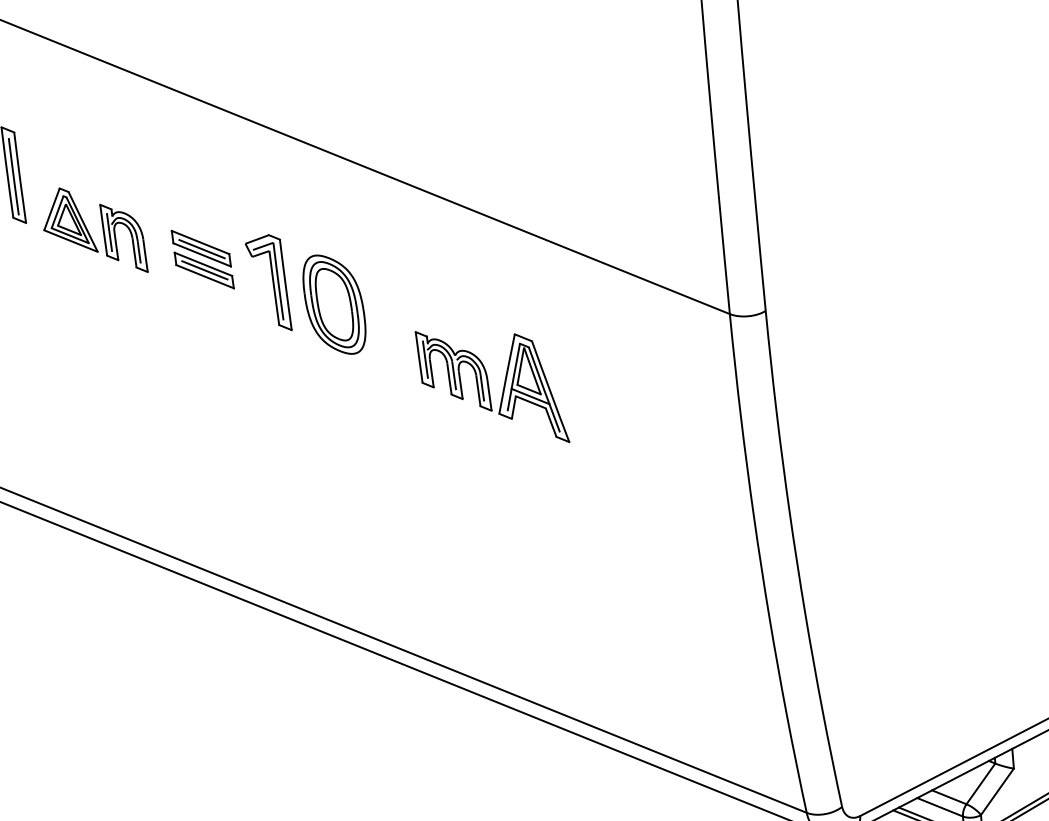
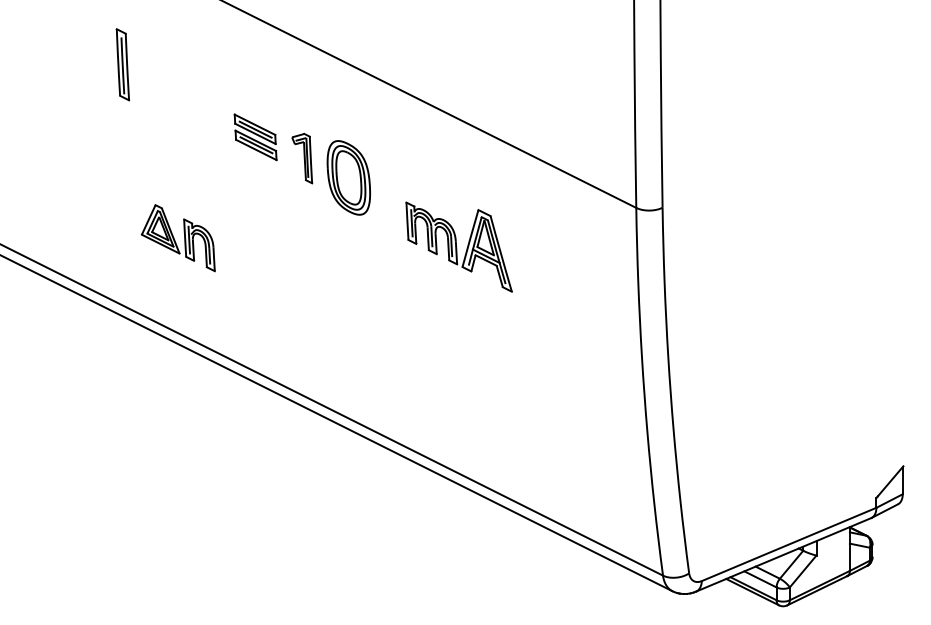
part: (94, 231) -> (178, 238), moved
part: (269, 283) -> (302, 158), size x0.7

